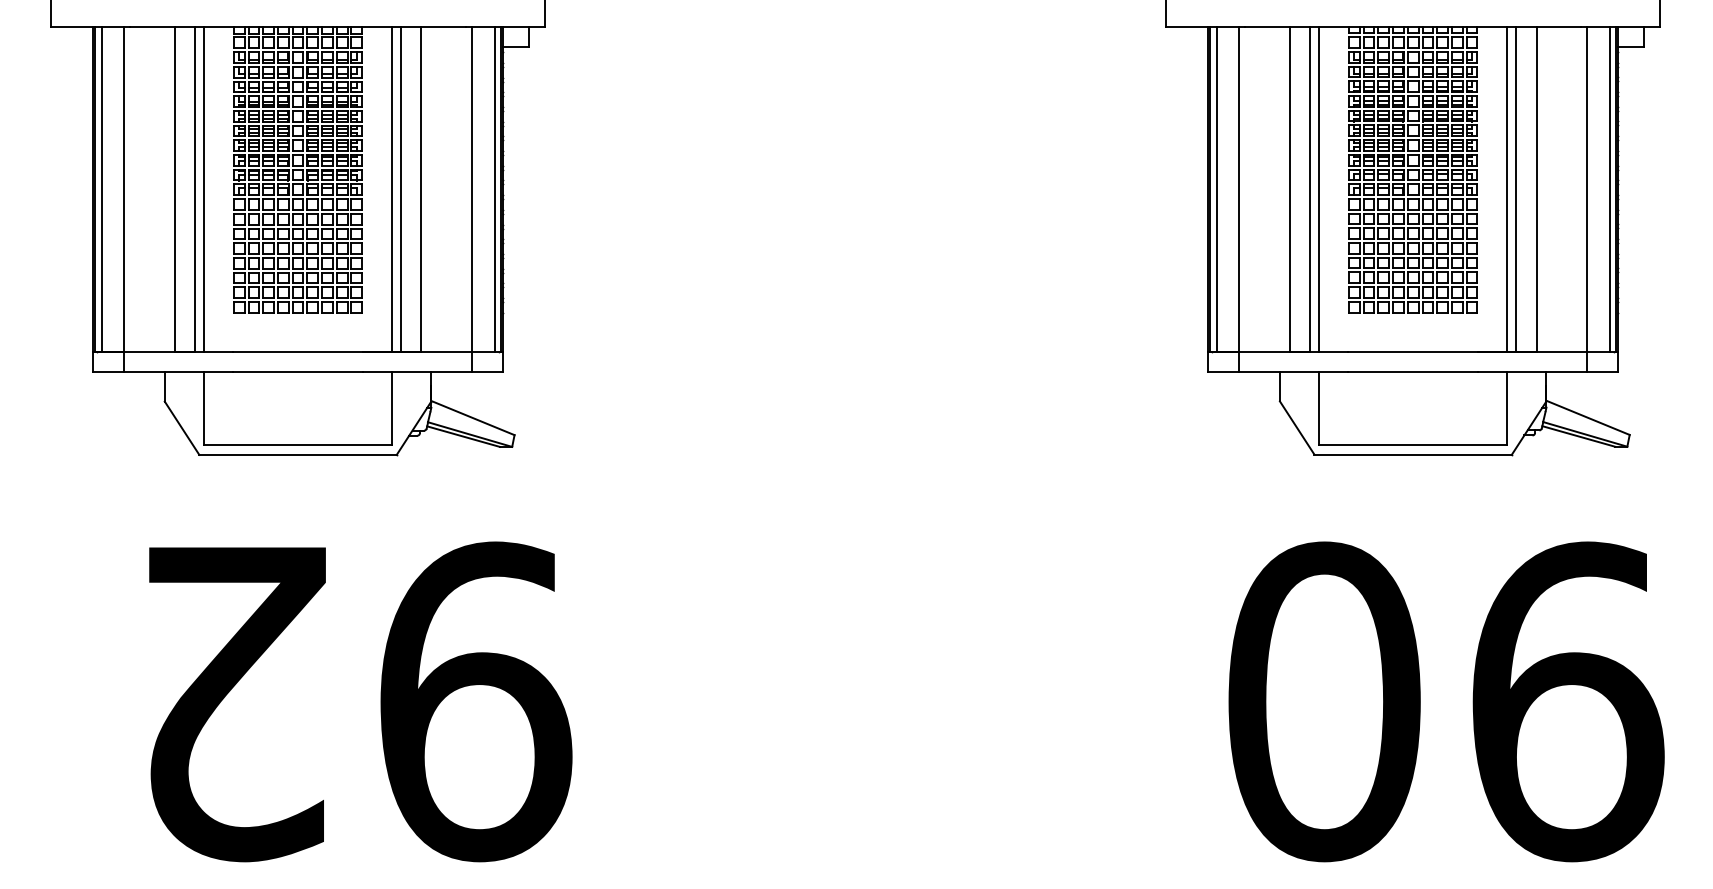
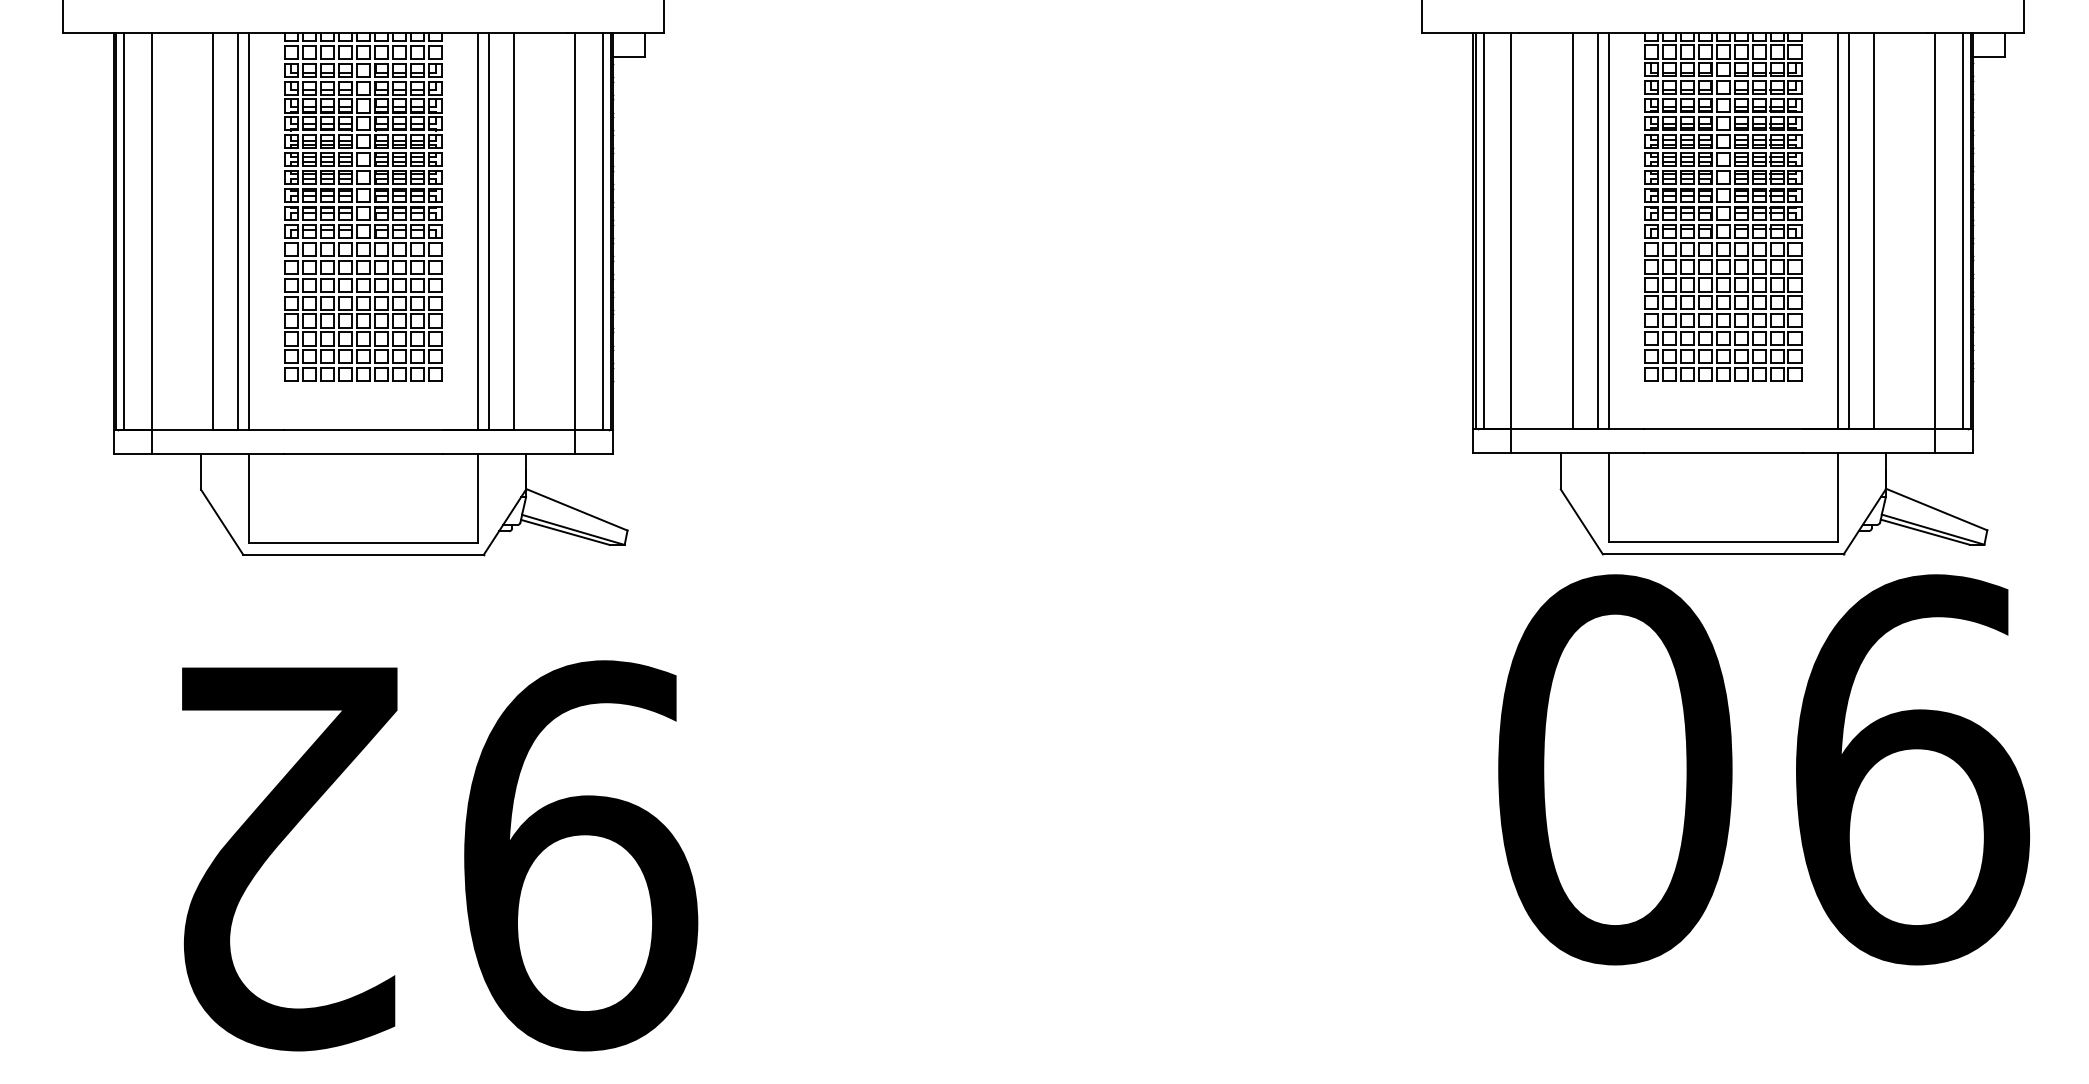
text: (1446, 701) -> (1764, 769), moved

